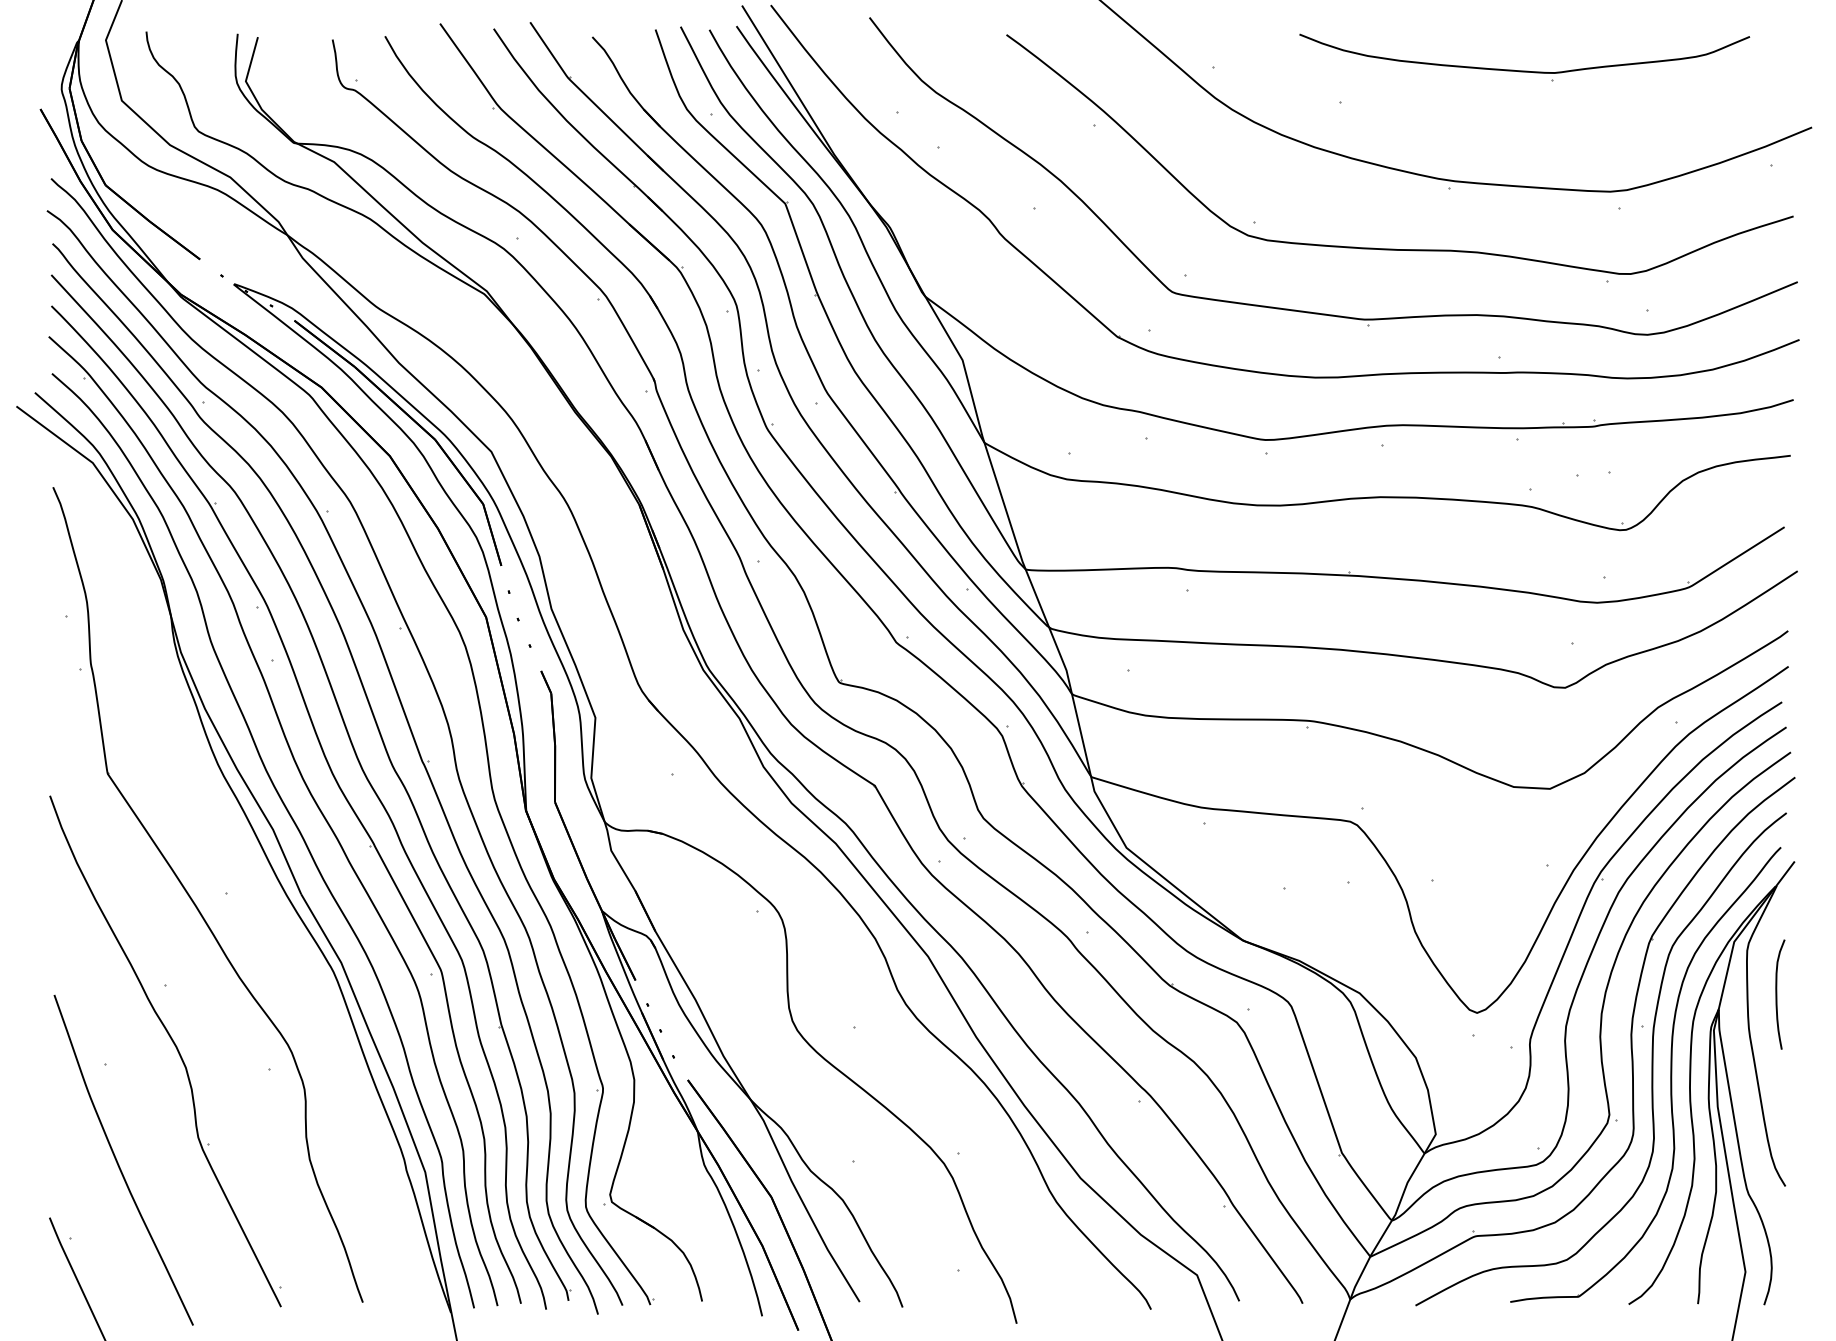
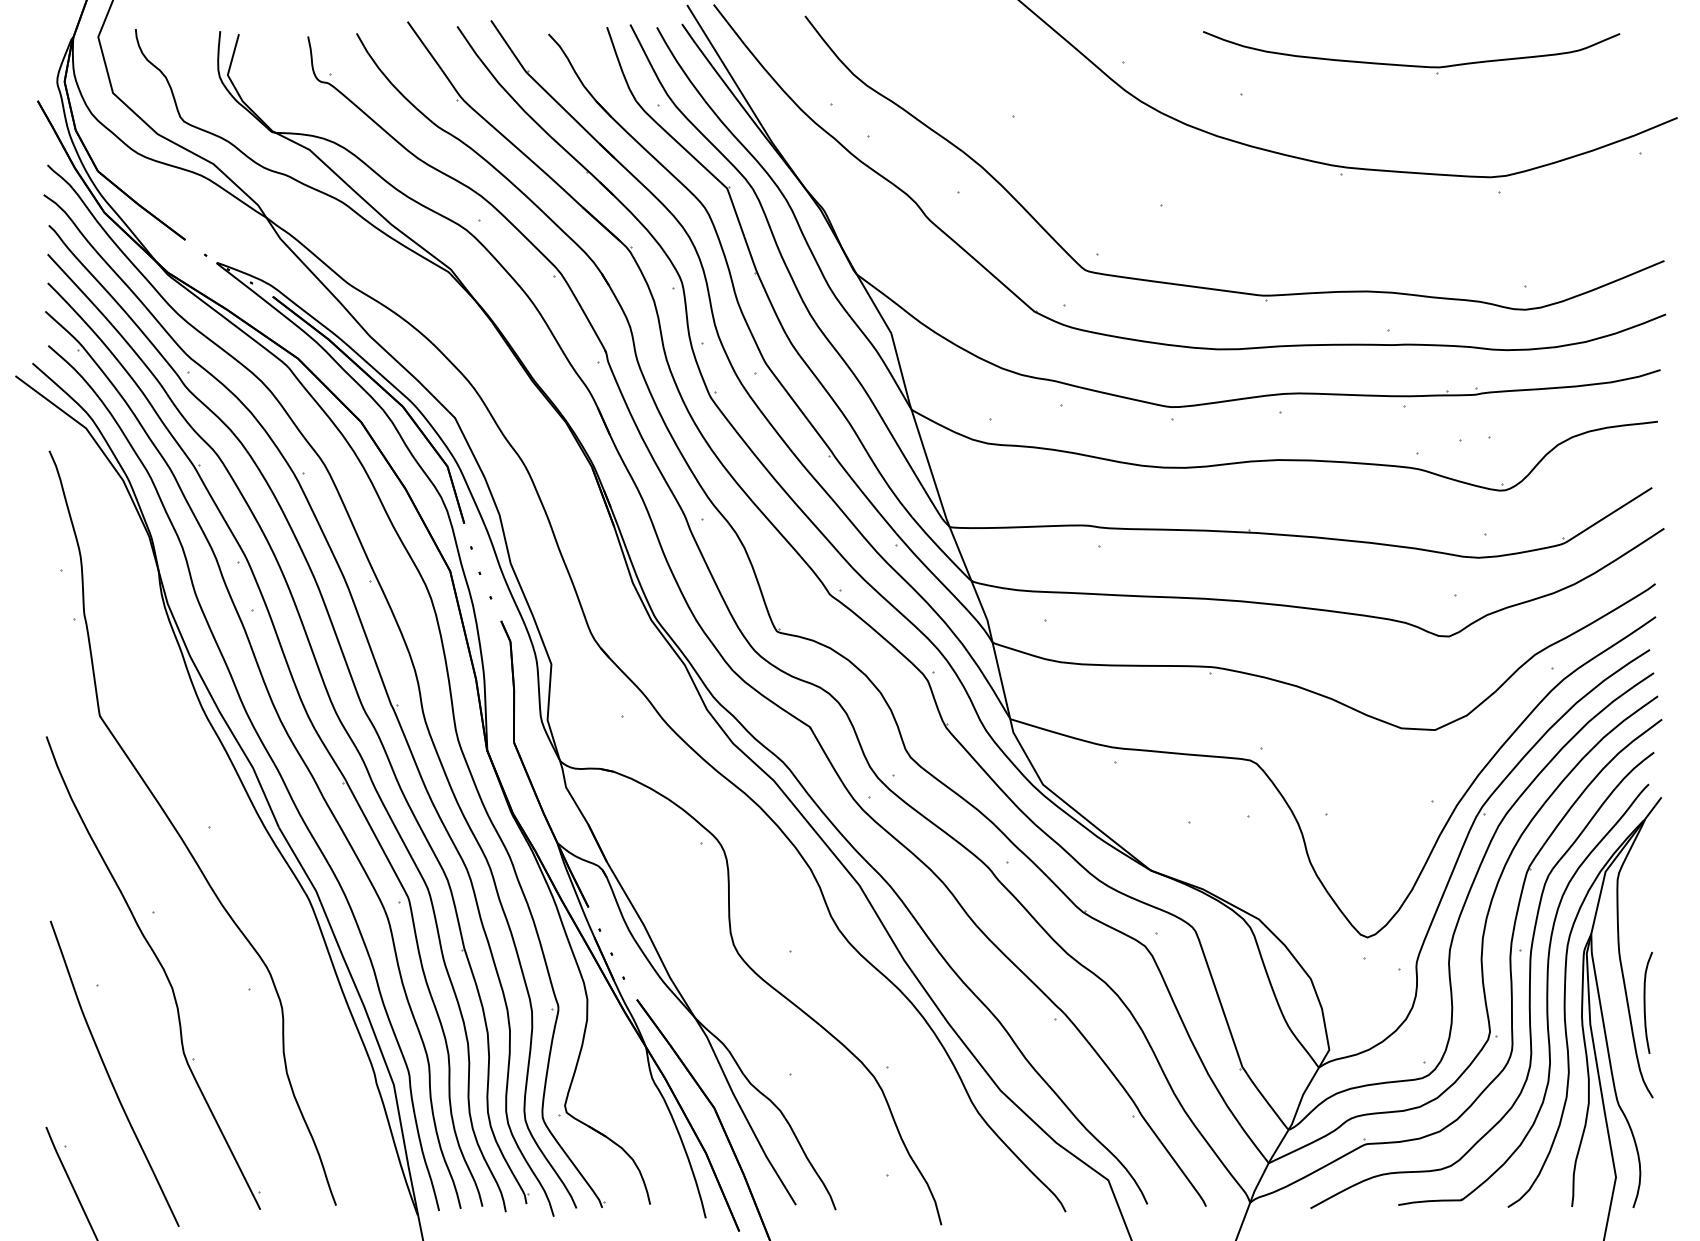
part: (1395, 248) -> (1292, 229), removed
curve: (1777, 994) -> (1645, 1002), moved

